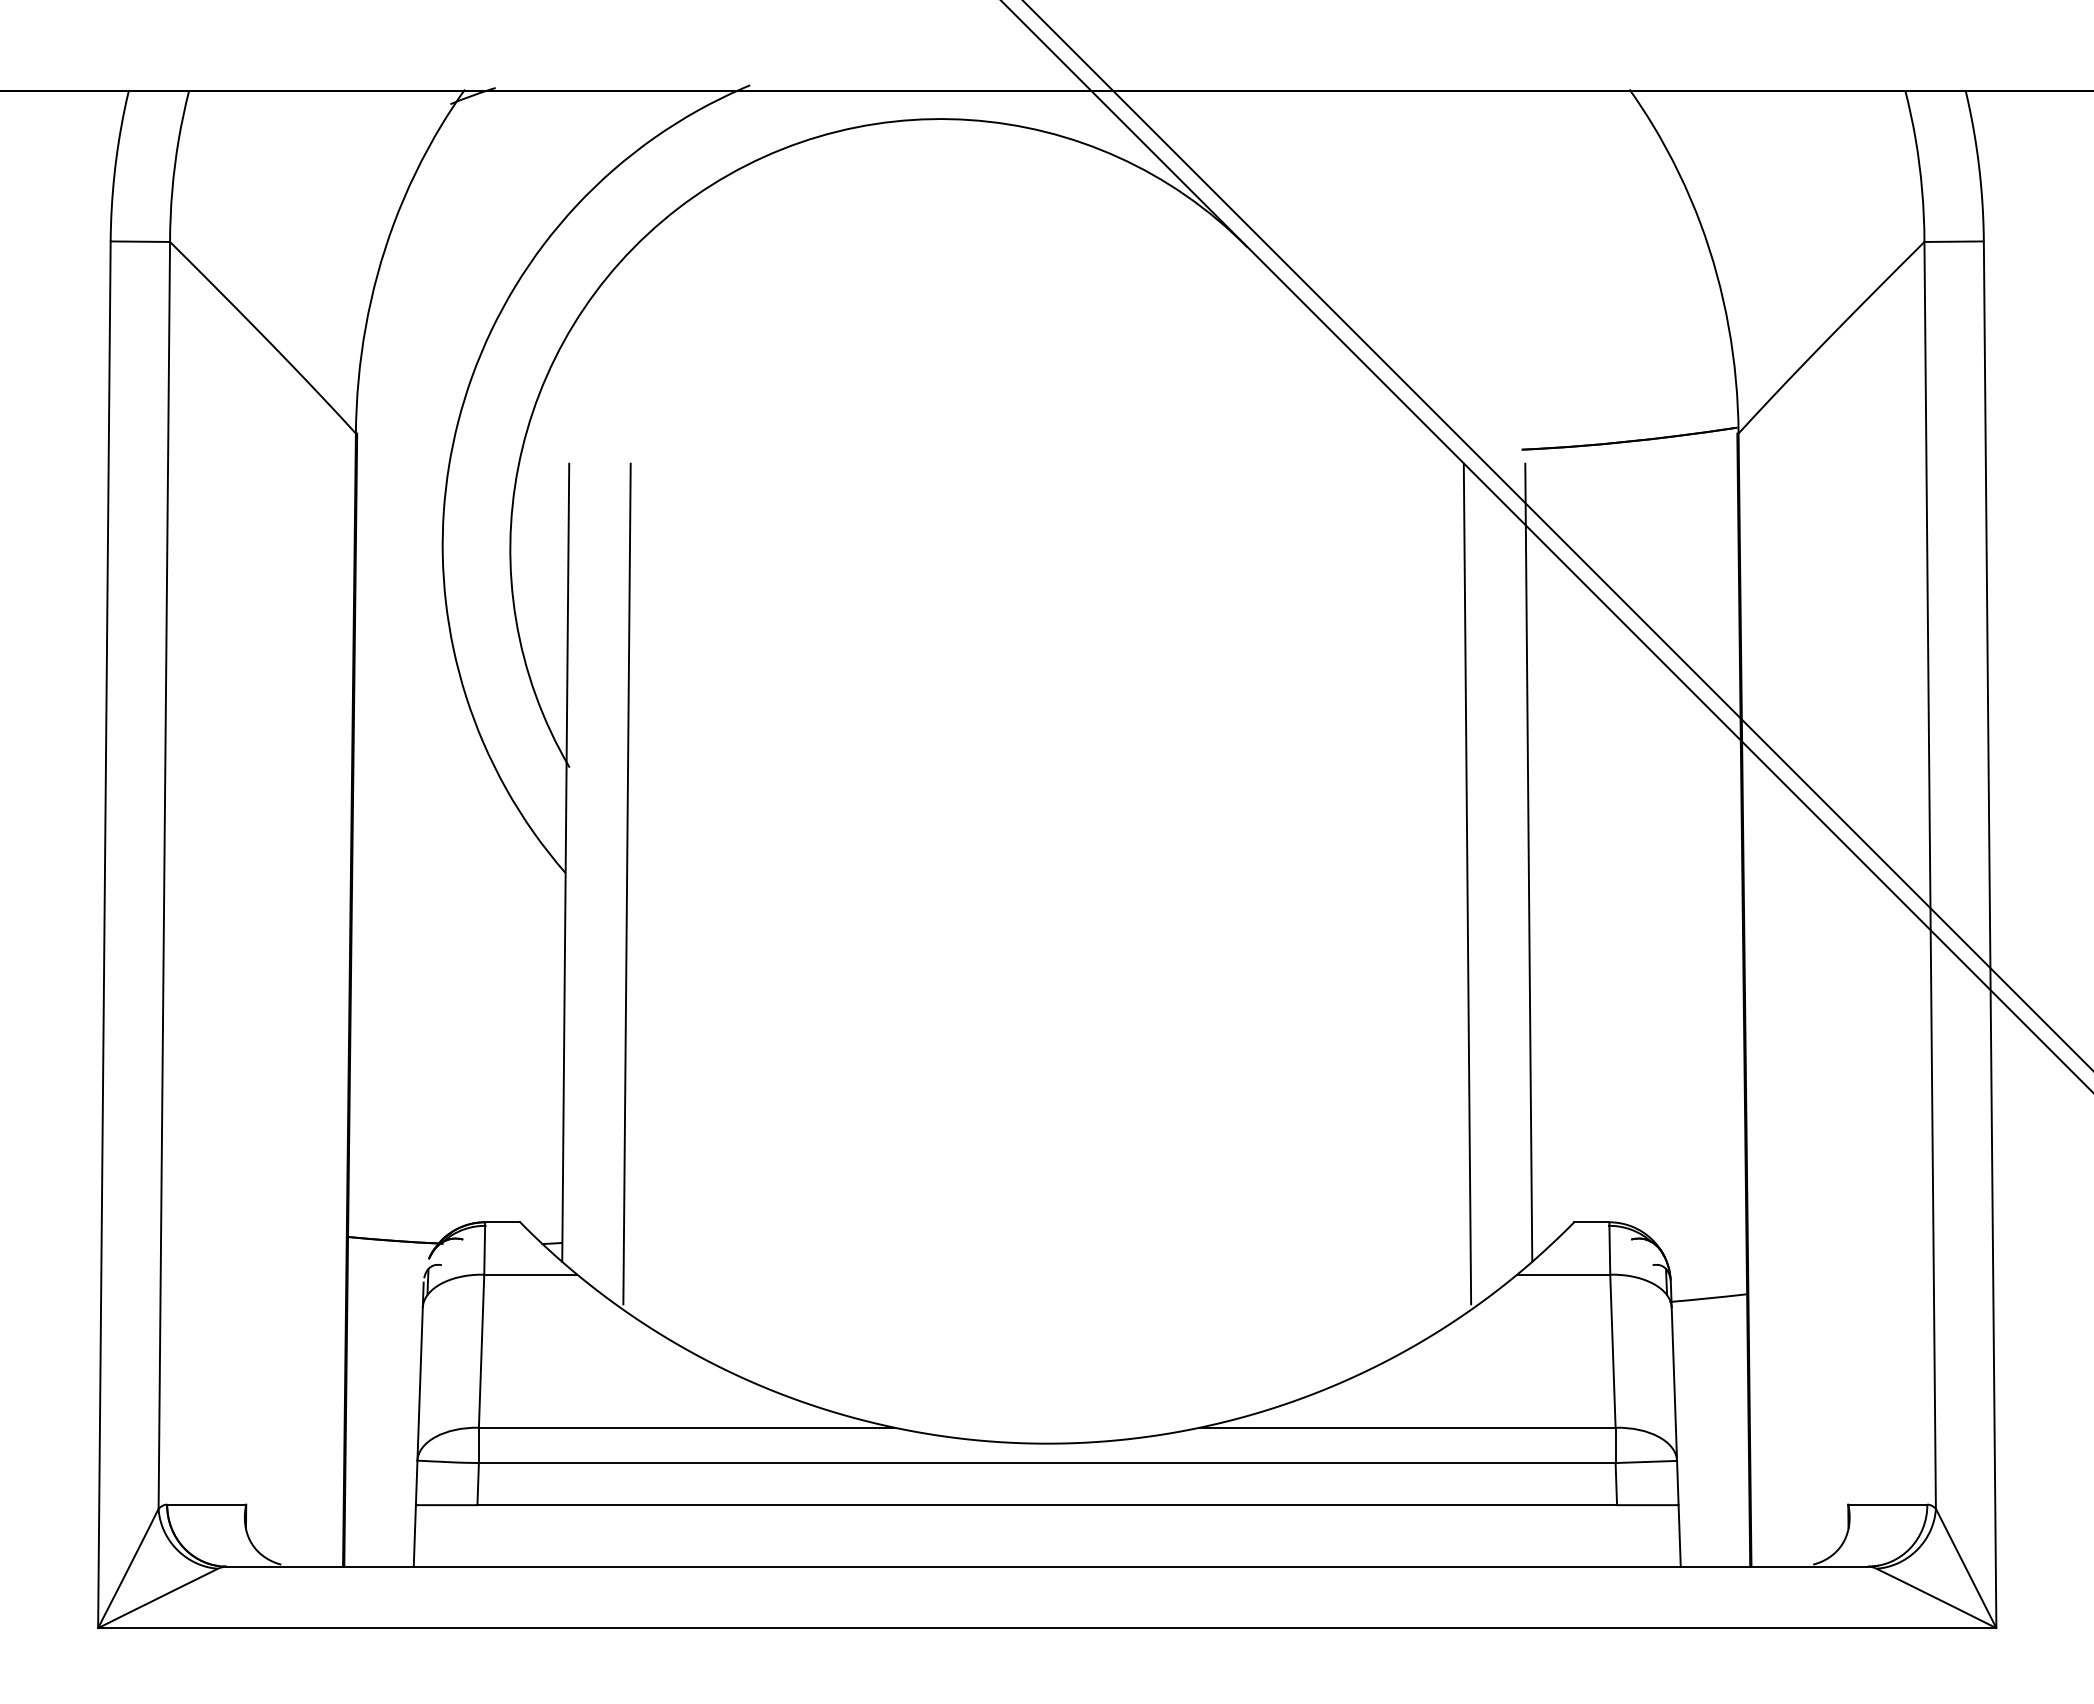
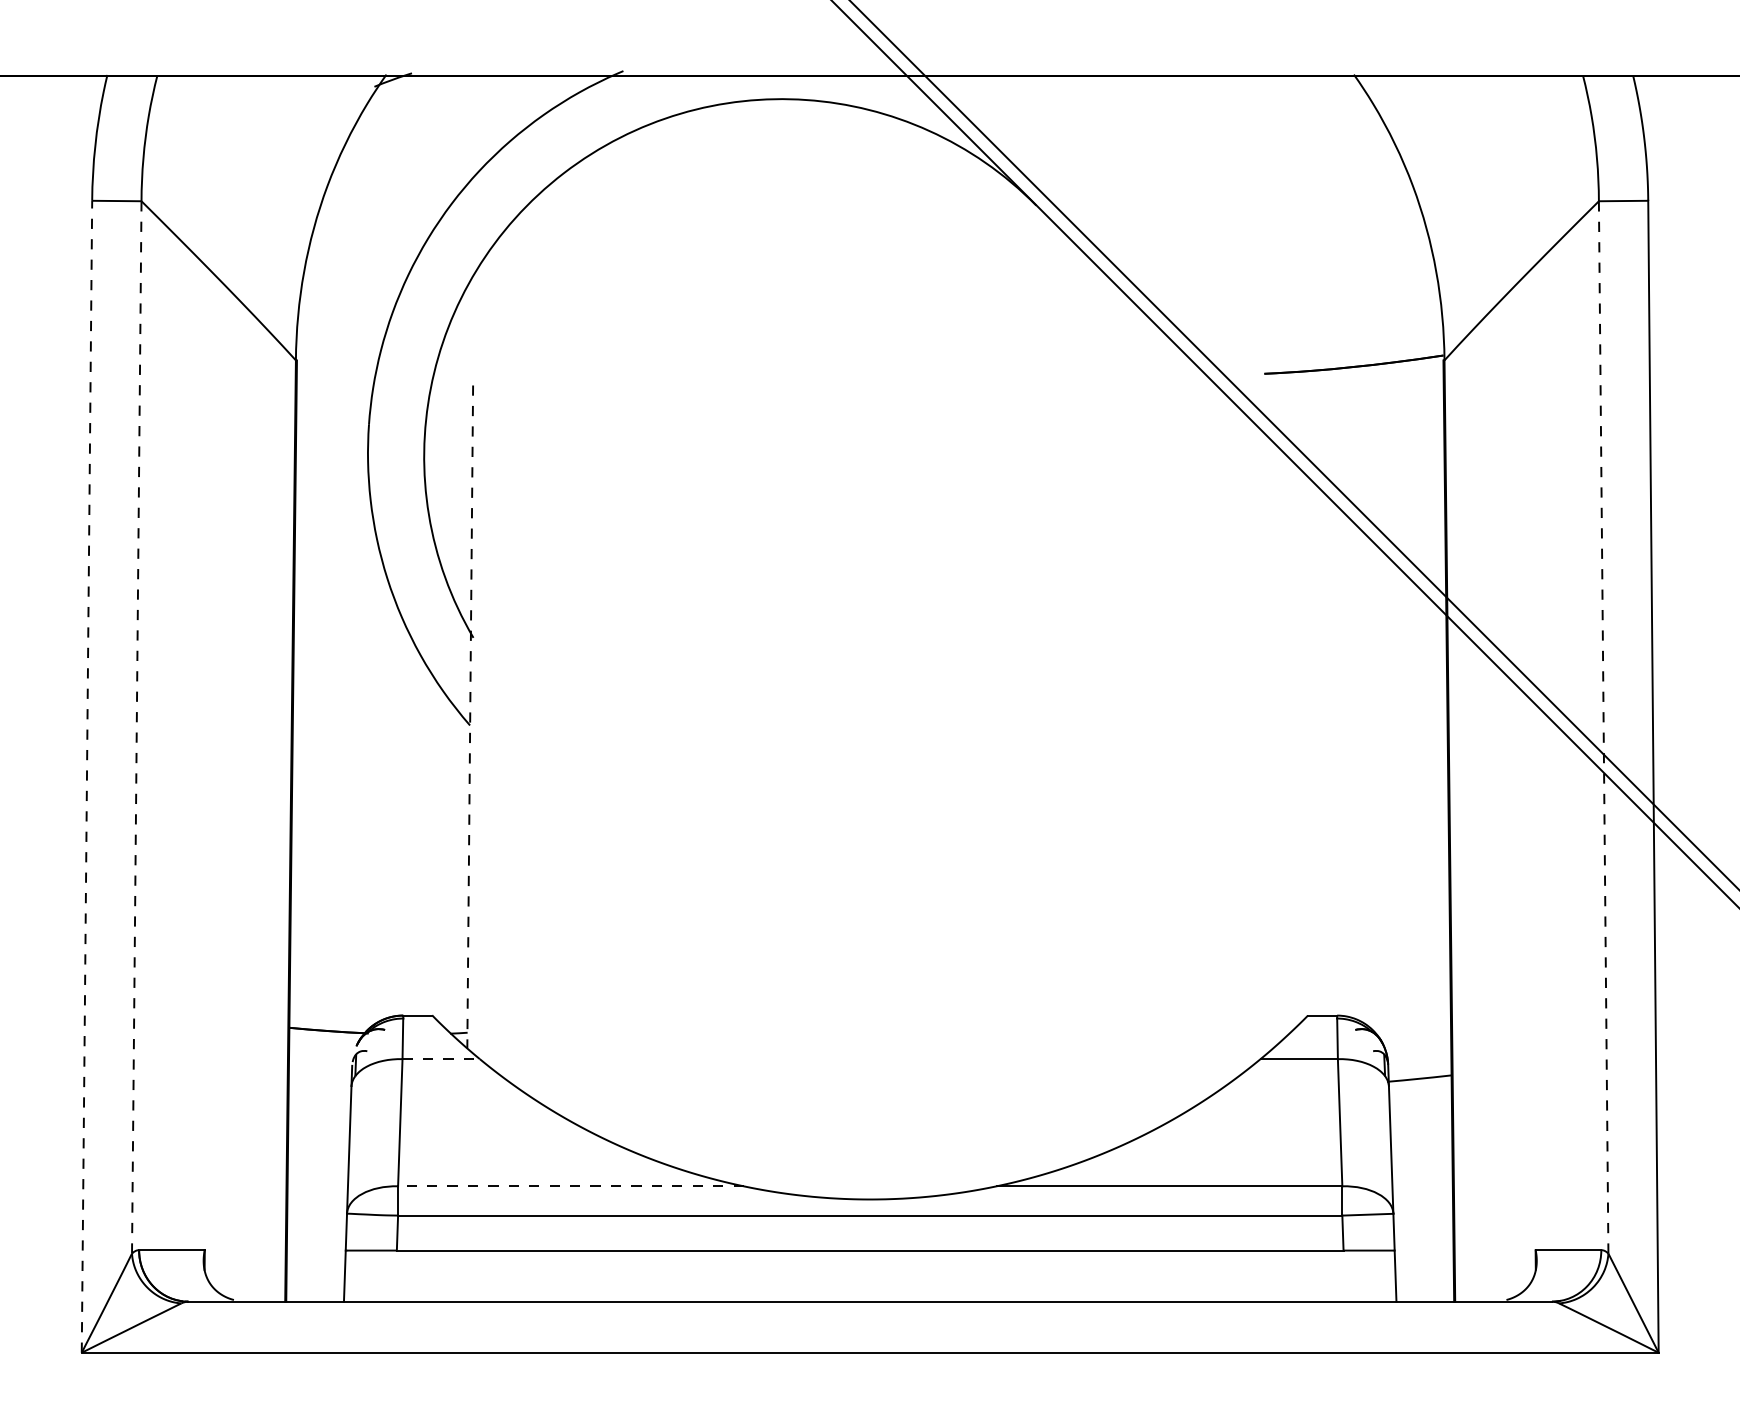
line: (565, 862) -> (470, 716), solid -> dashed
line: (1528, 862) -> (1269, 716), removed
line: (1930, 874) -> (1603, 726), solid -> dashed
line: (164, 875) -> (136, 727), solid -> dashed
line: (626, 883) -> (520, 734), removed
line: (1467, 883) -> (1219, 734), removed
line: (104, 934) -> (87, 776), solid -> dashed
line: (530, 1274) -> (440, 1058), solid -> dashed
line: (686, 1427) -> (570, 1186), solid -> dashed

